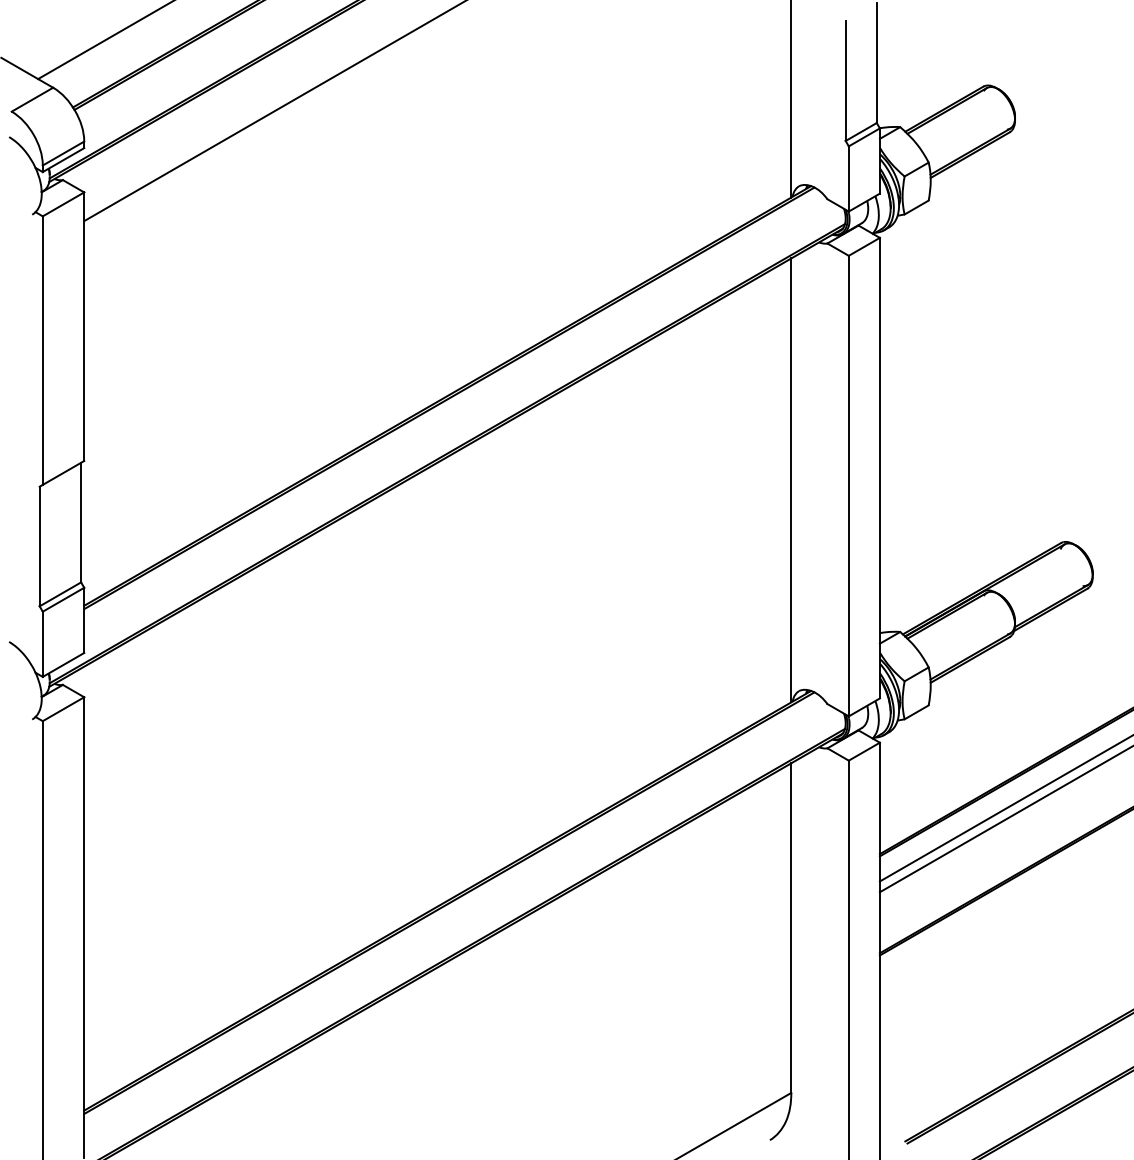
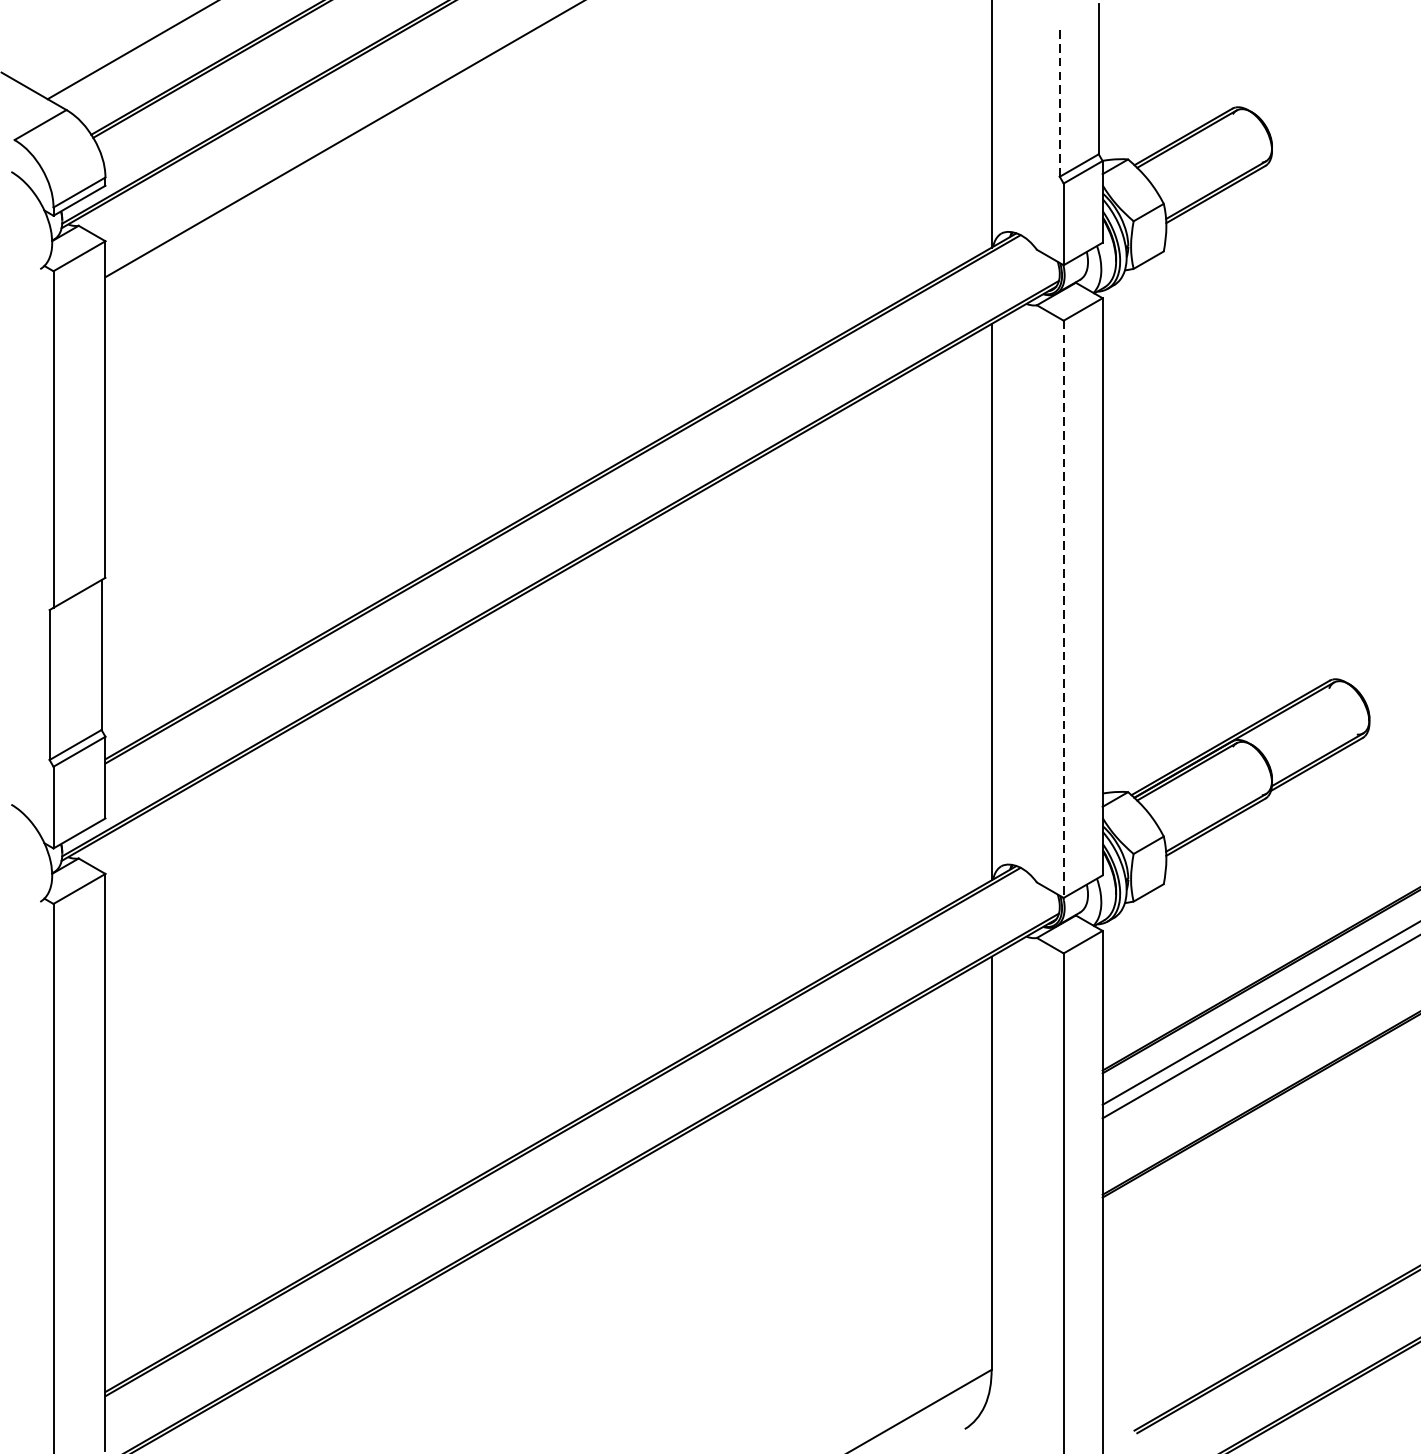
line: (845, 81) -> (1059, 102), solid -> dashed
line: (848, 486) -> (1063, 609), solid -> dashed

